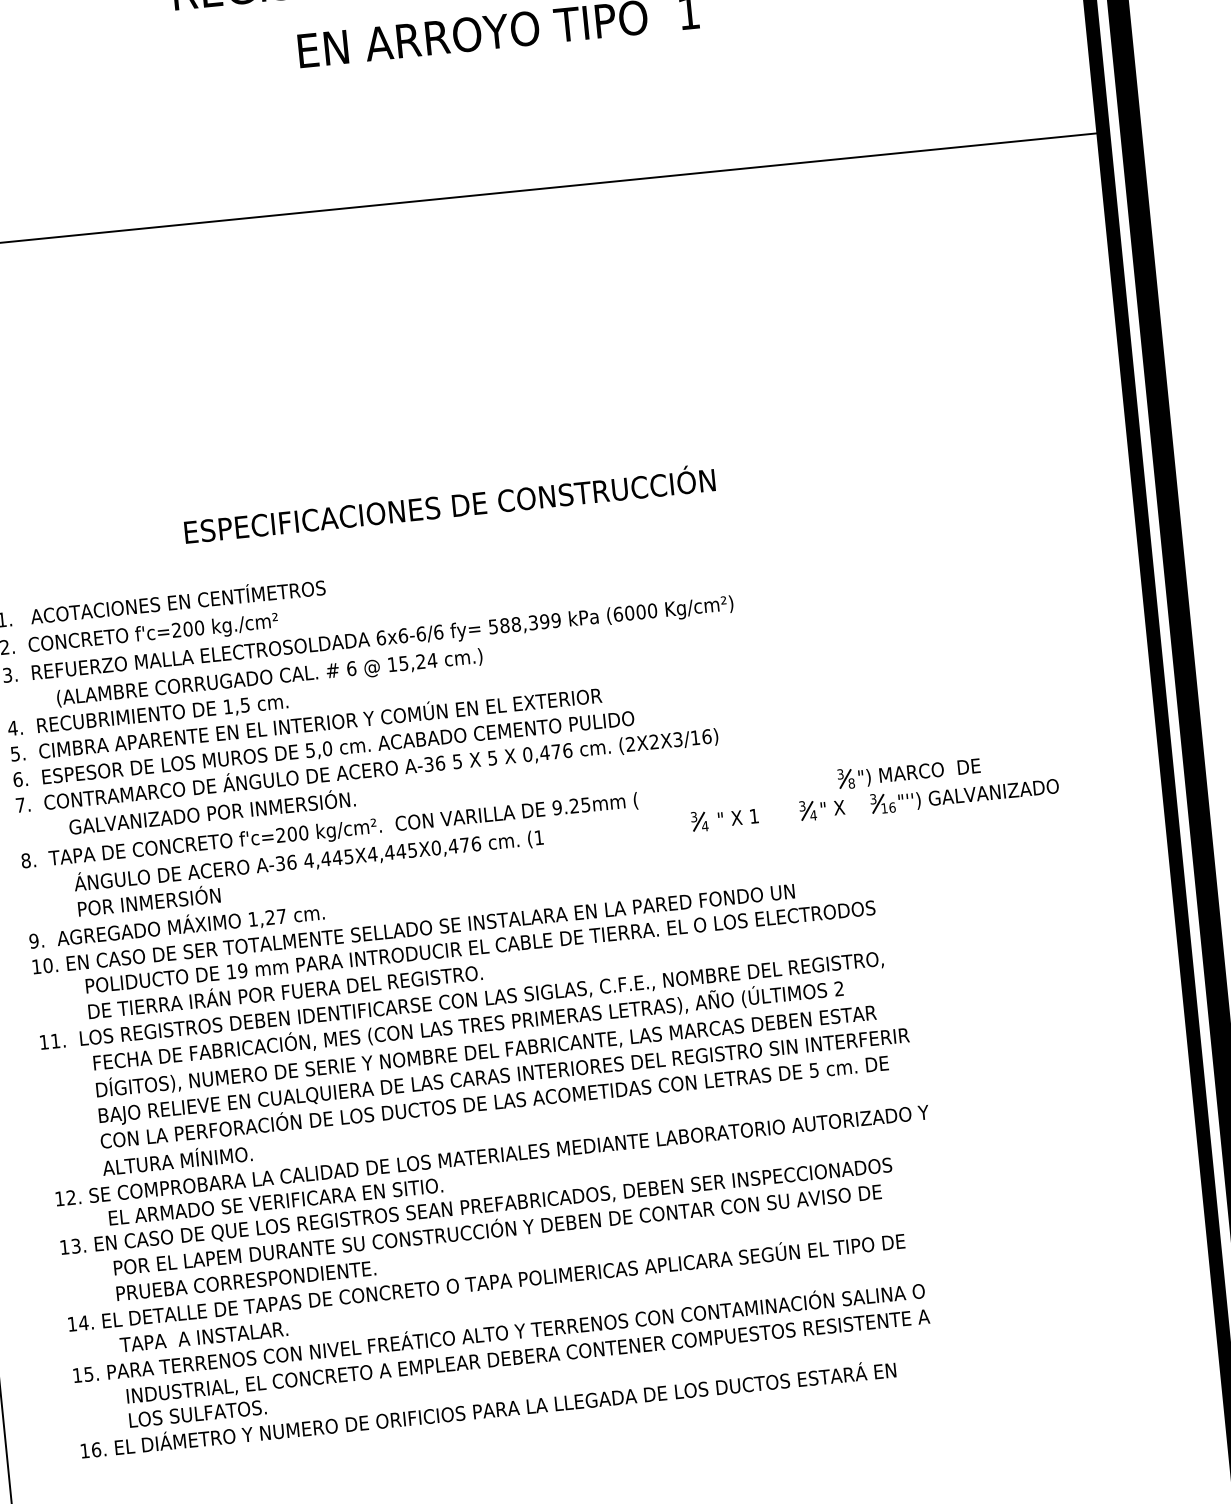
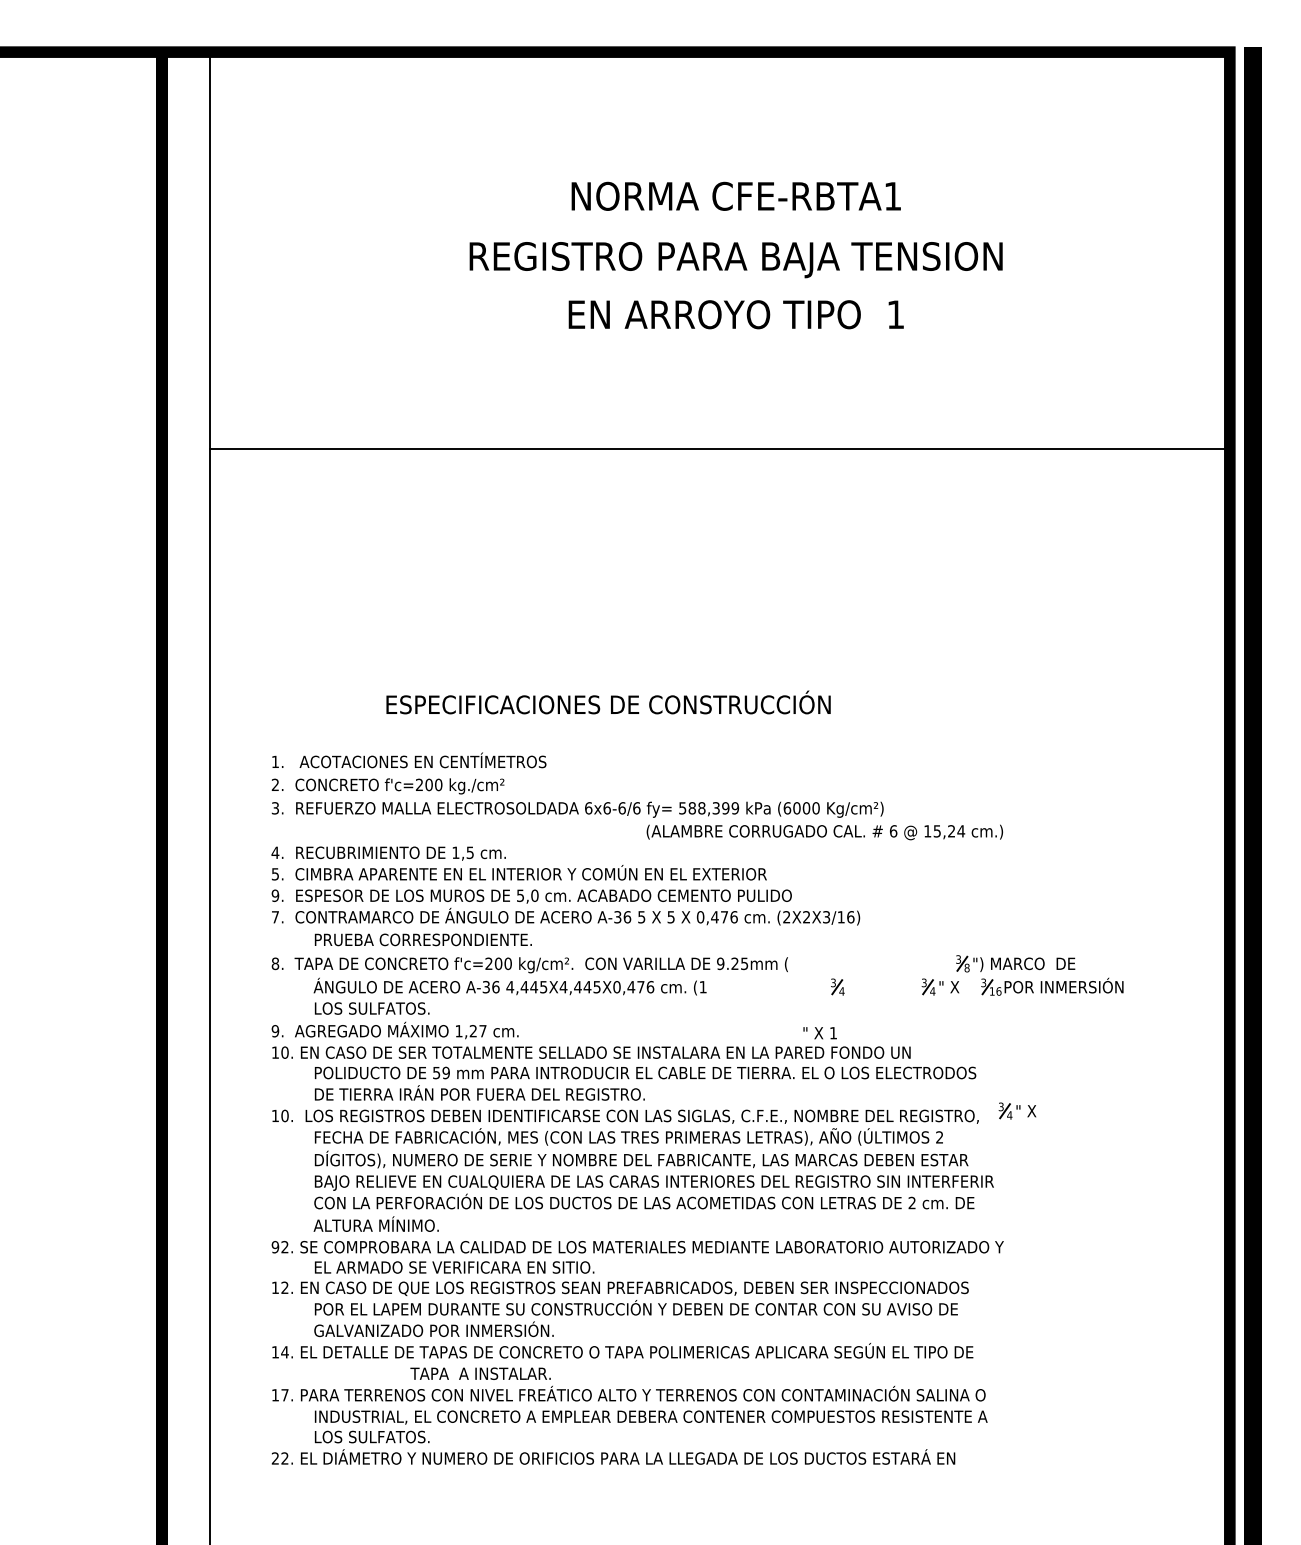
text: (449, 503) -> (608, 702), moved
text: (269, 678) -> (824, 832), moved
text: (17, 779) -> (275, 895), 6. -> 9.
text: (978, 793) -> (1071, 986), "'') GALVANIZADO -> POR INMERSIÓN
text: (211, 811) -> (433, 938), GALVANIZADO POR INMERSIÓN. -> PRUEBA CORRESPONDIENTE.
text: (737, 818) -> (819, 1033), moved
text: (149, 899) -> (374, 1006), POR INMERSIÓN -> LOS SULFATOS.
part: (928, 947) -> (1017, 1110), added
text: (231, 972) -> (436, 1073), 19 -> 59
text: (54, 1040) -> (284, 1115), 11. -> 10.
text: (813, 1069) -> (911, 1202), 5 -> 2
text: (59, 1199) -> (275, 1247), 12. -> 92.
text: (75, 1247) -> (284, 1288), 13. -> 12.
text: (258, 1278) -> (433, 1329), PRUEBA CORRESPONDIENTE. -> GALVANIZADO POR INMERSIÓN.
text: (203, 1336) -> (480, 1373), moved
text: (88, 1374) -> (284, 1395), 15. -> 17.
text: (89, 1450) -> (279, 1458), 16. -> 22.

